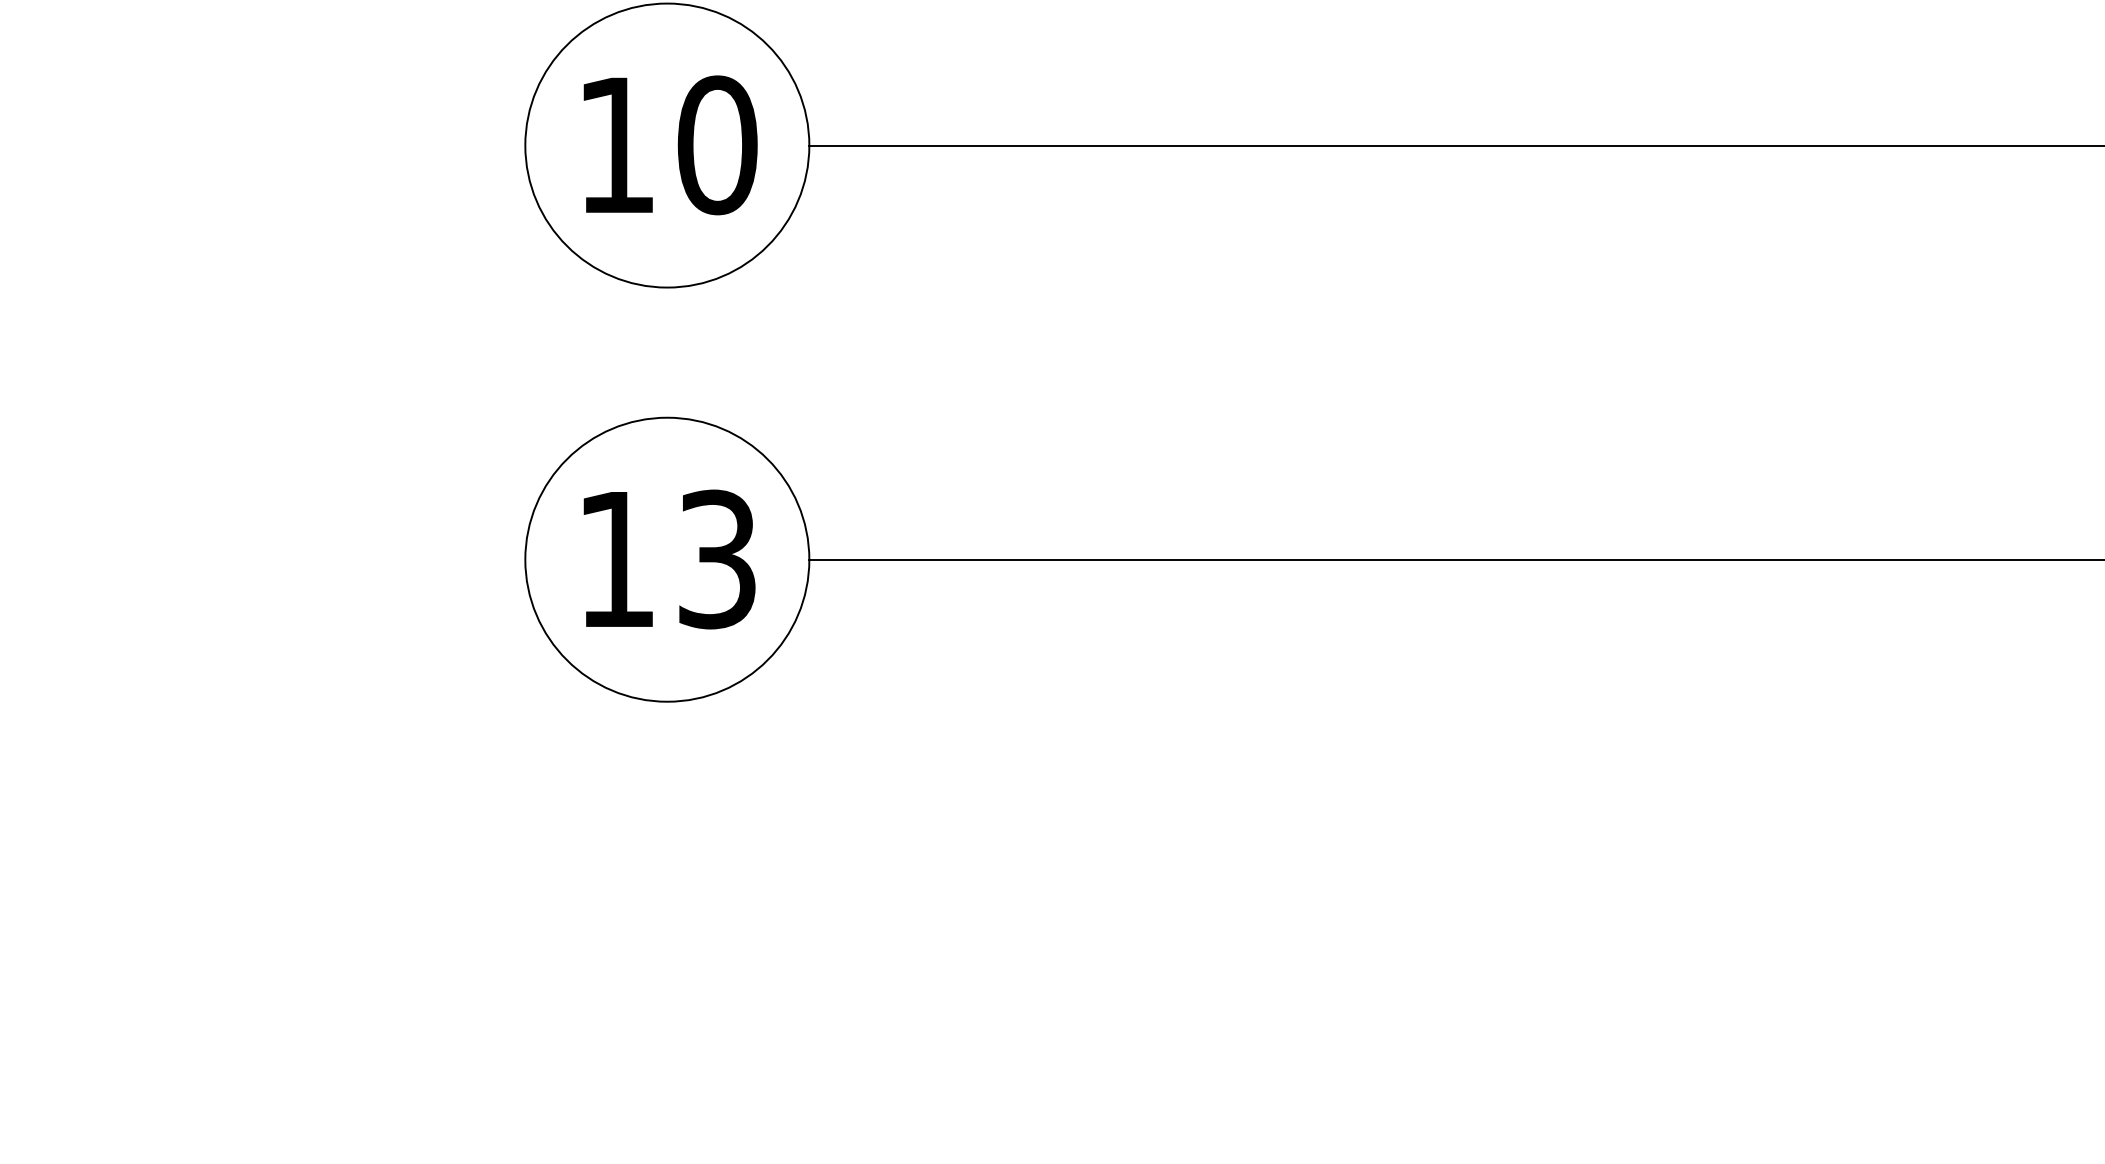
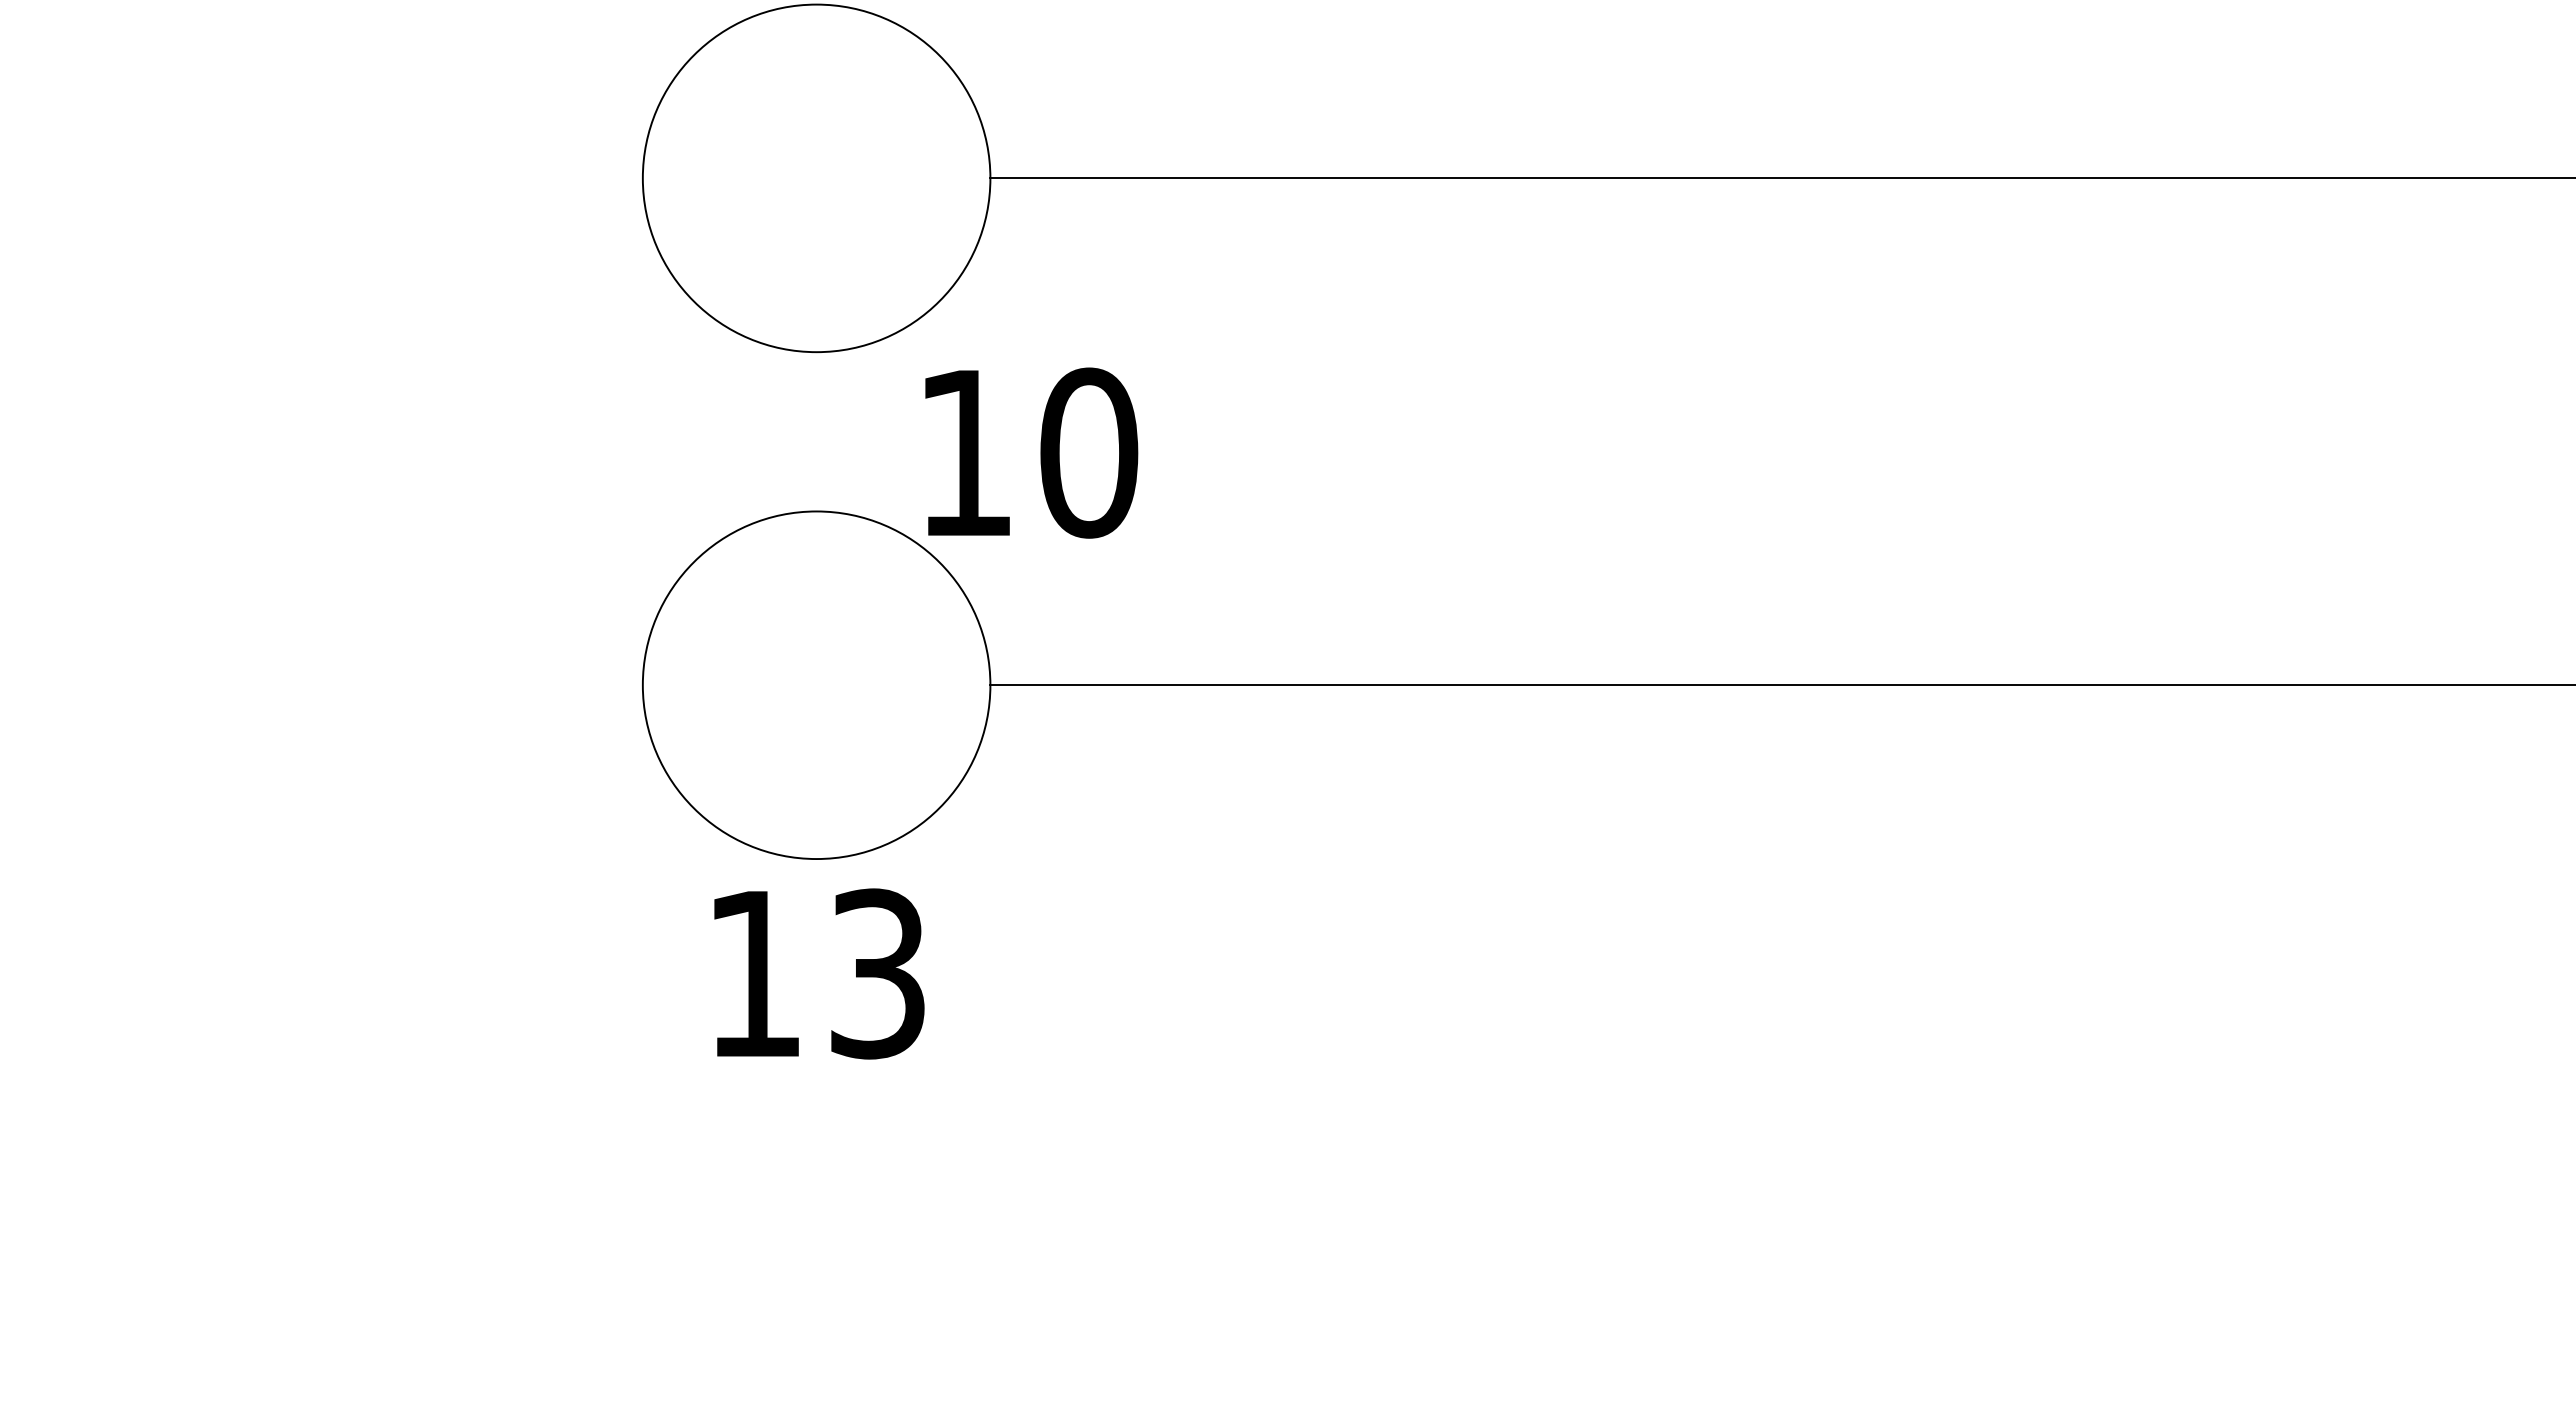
text: (670, 144) -> (1031, 452), moved
text: (669, 559) -> (819, 973), moved

